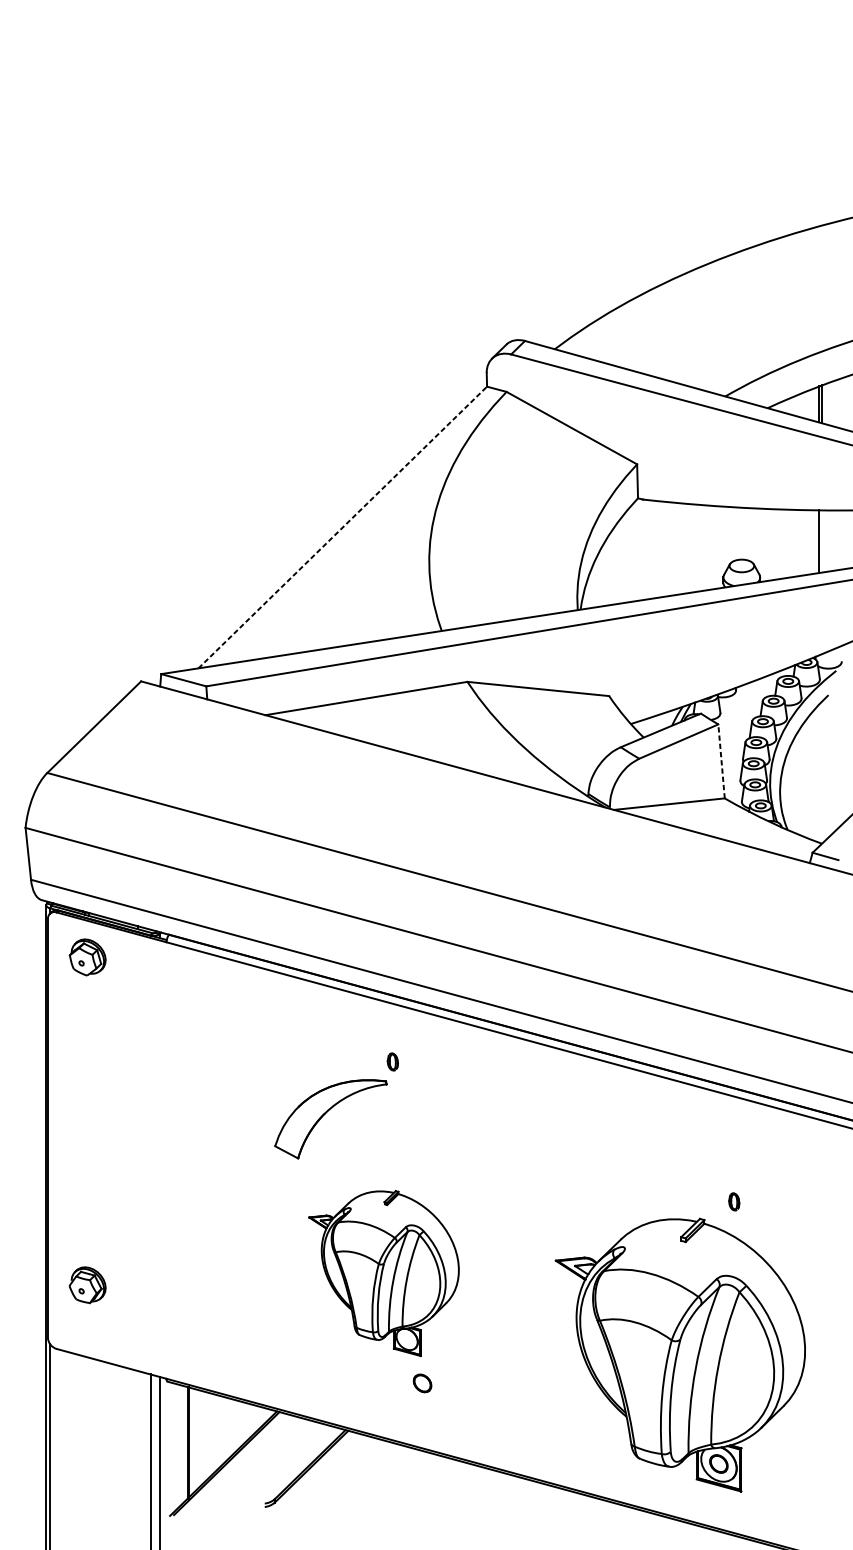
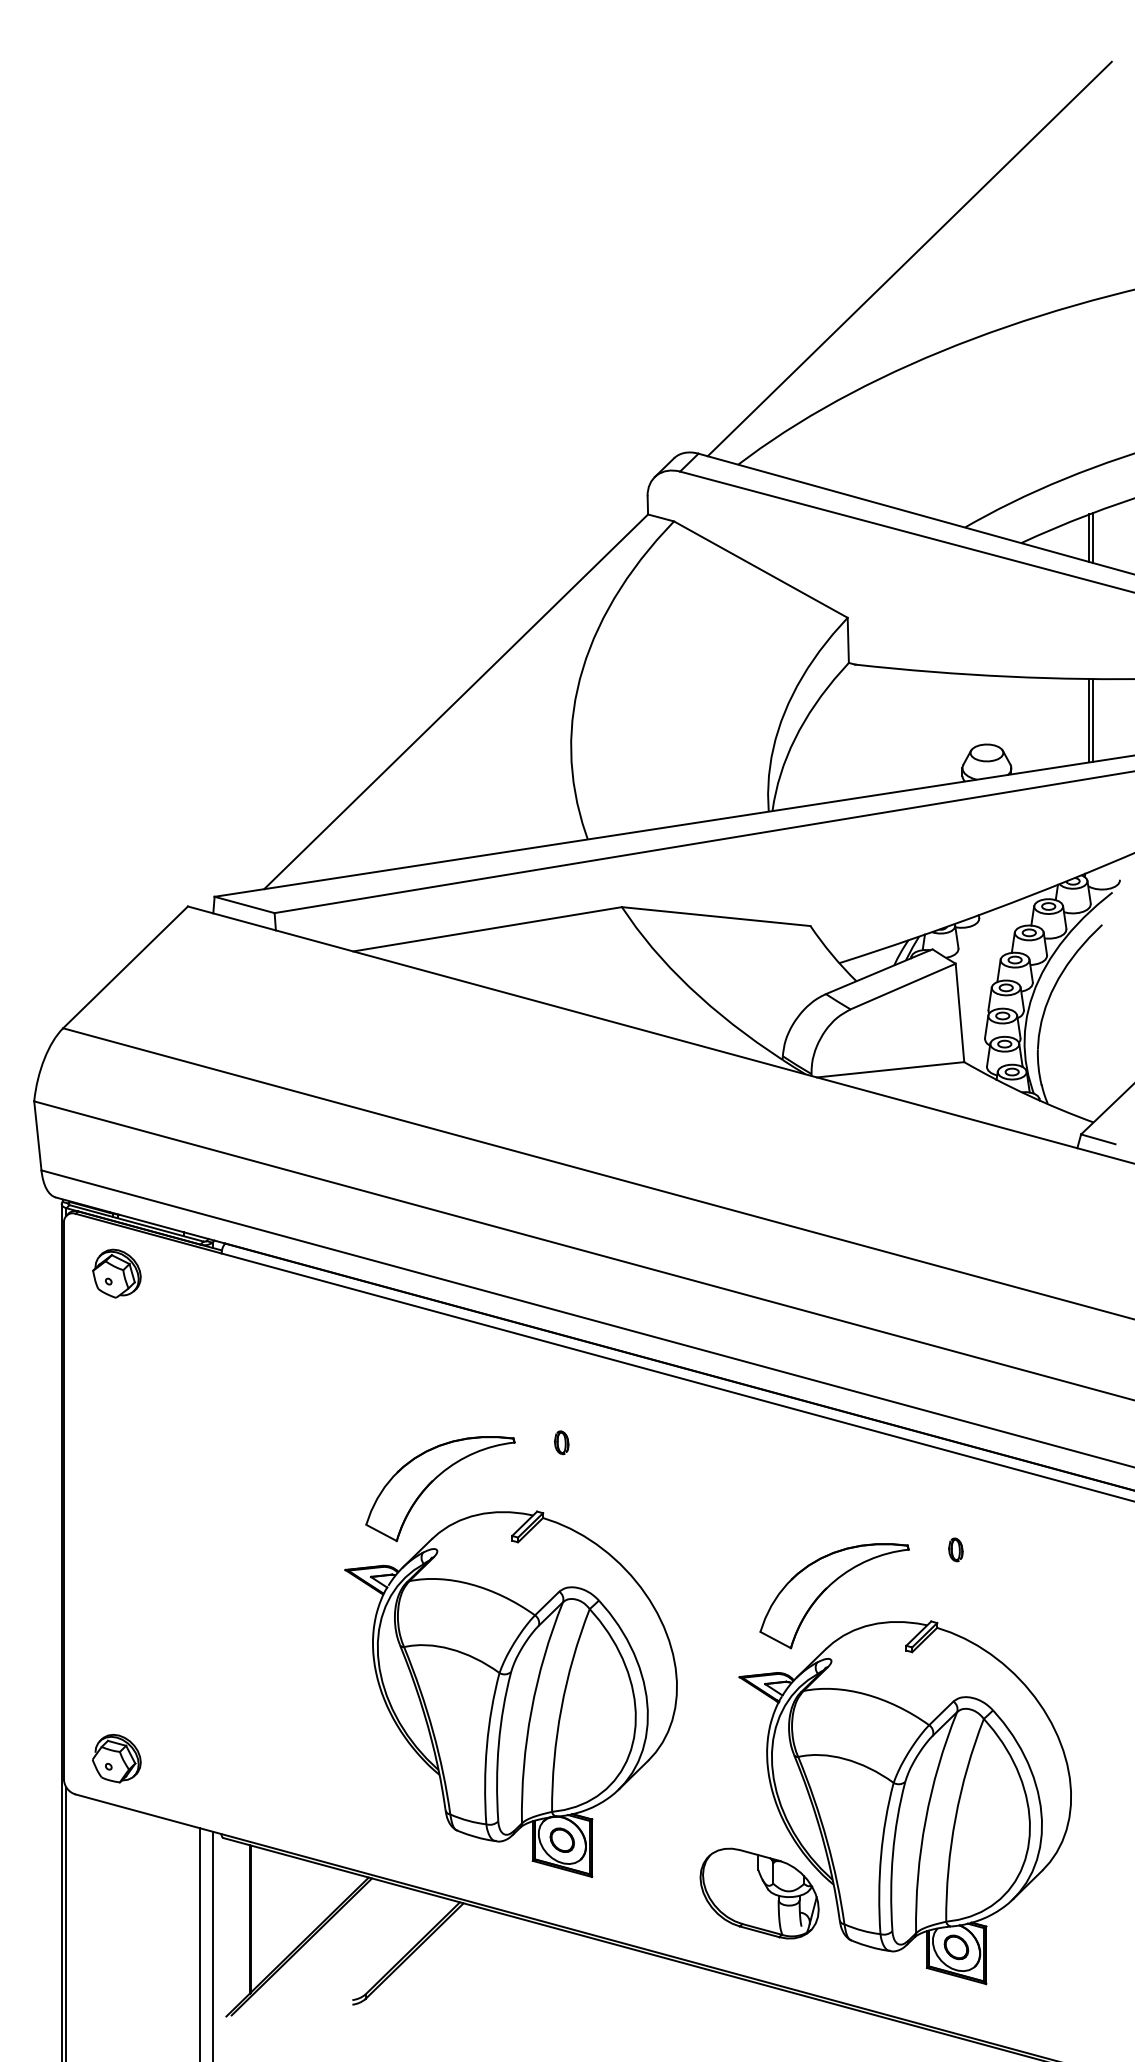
line: (683, 194) -> (909, 258), added
line: (343, 527) -> (456, 701), dashed -> solid
line: (821, 541) -> (1093, 720), added
line: (721, 761) -> (959, 1012), dashed -> solid
part: (392, 1061) -> (561, 1442), moved
part: (621, 1194) -> (827, 1589), added
part: (733, 1201) -> (955, 1549), moved
part: (383, 1273) -> (510, 1693), size x1.67
part: (87, 1285) -> (116, 1758), moved
part: (570, 1423) -> (759, 1893), added

